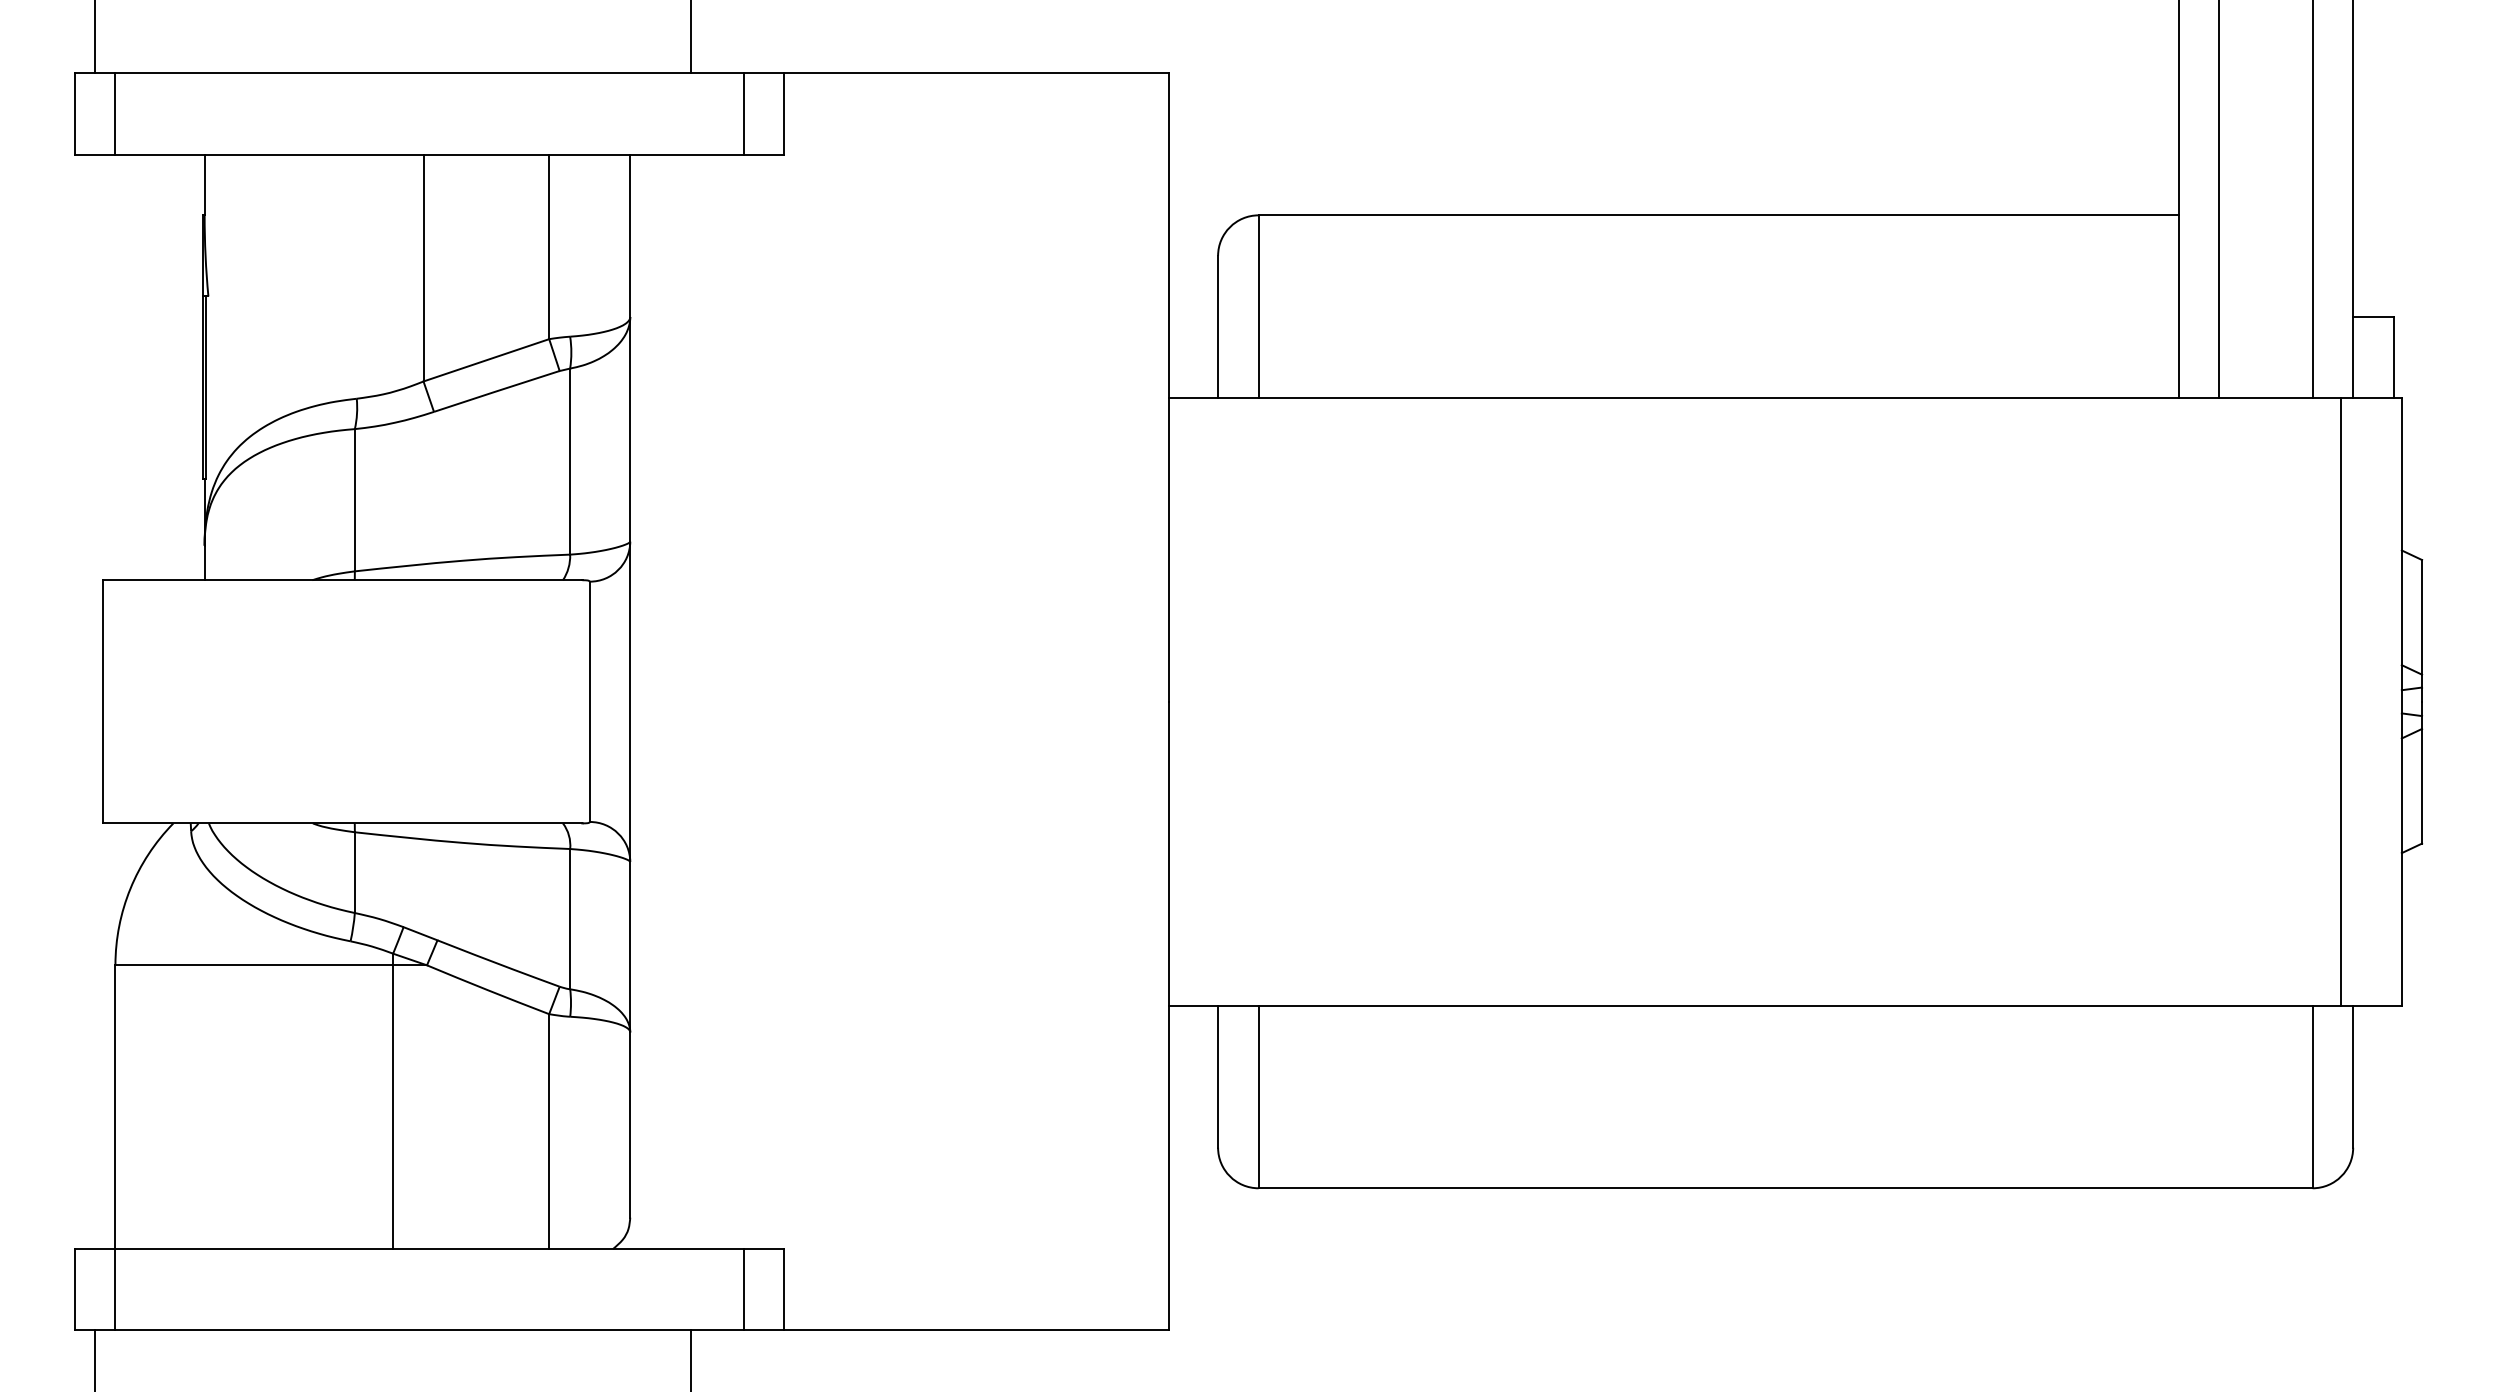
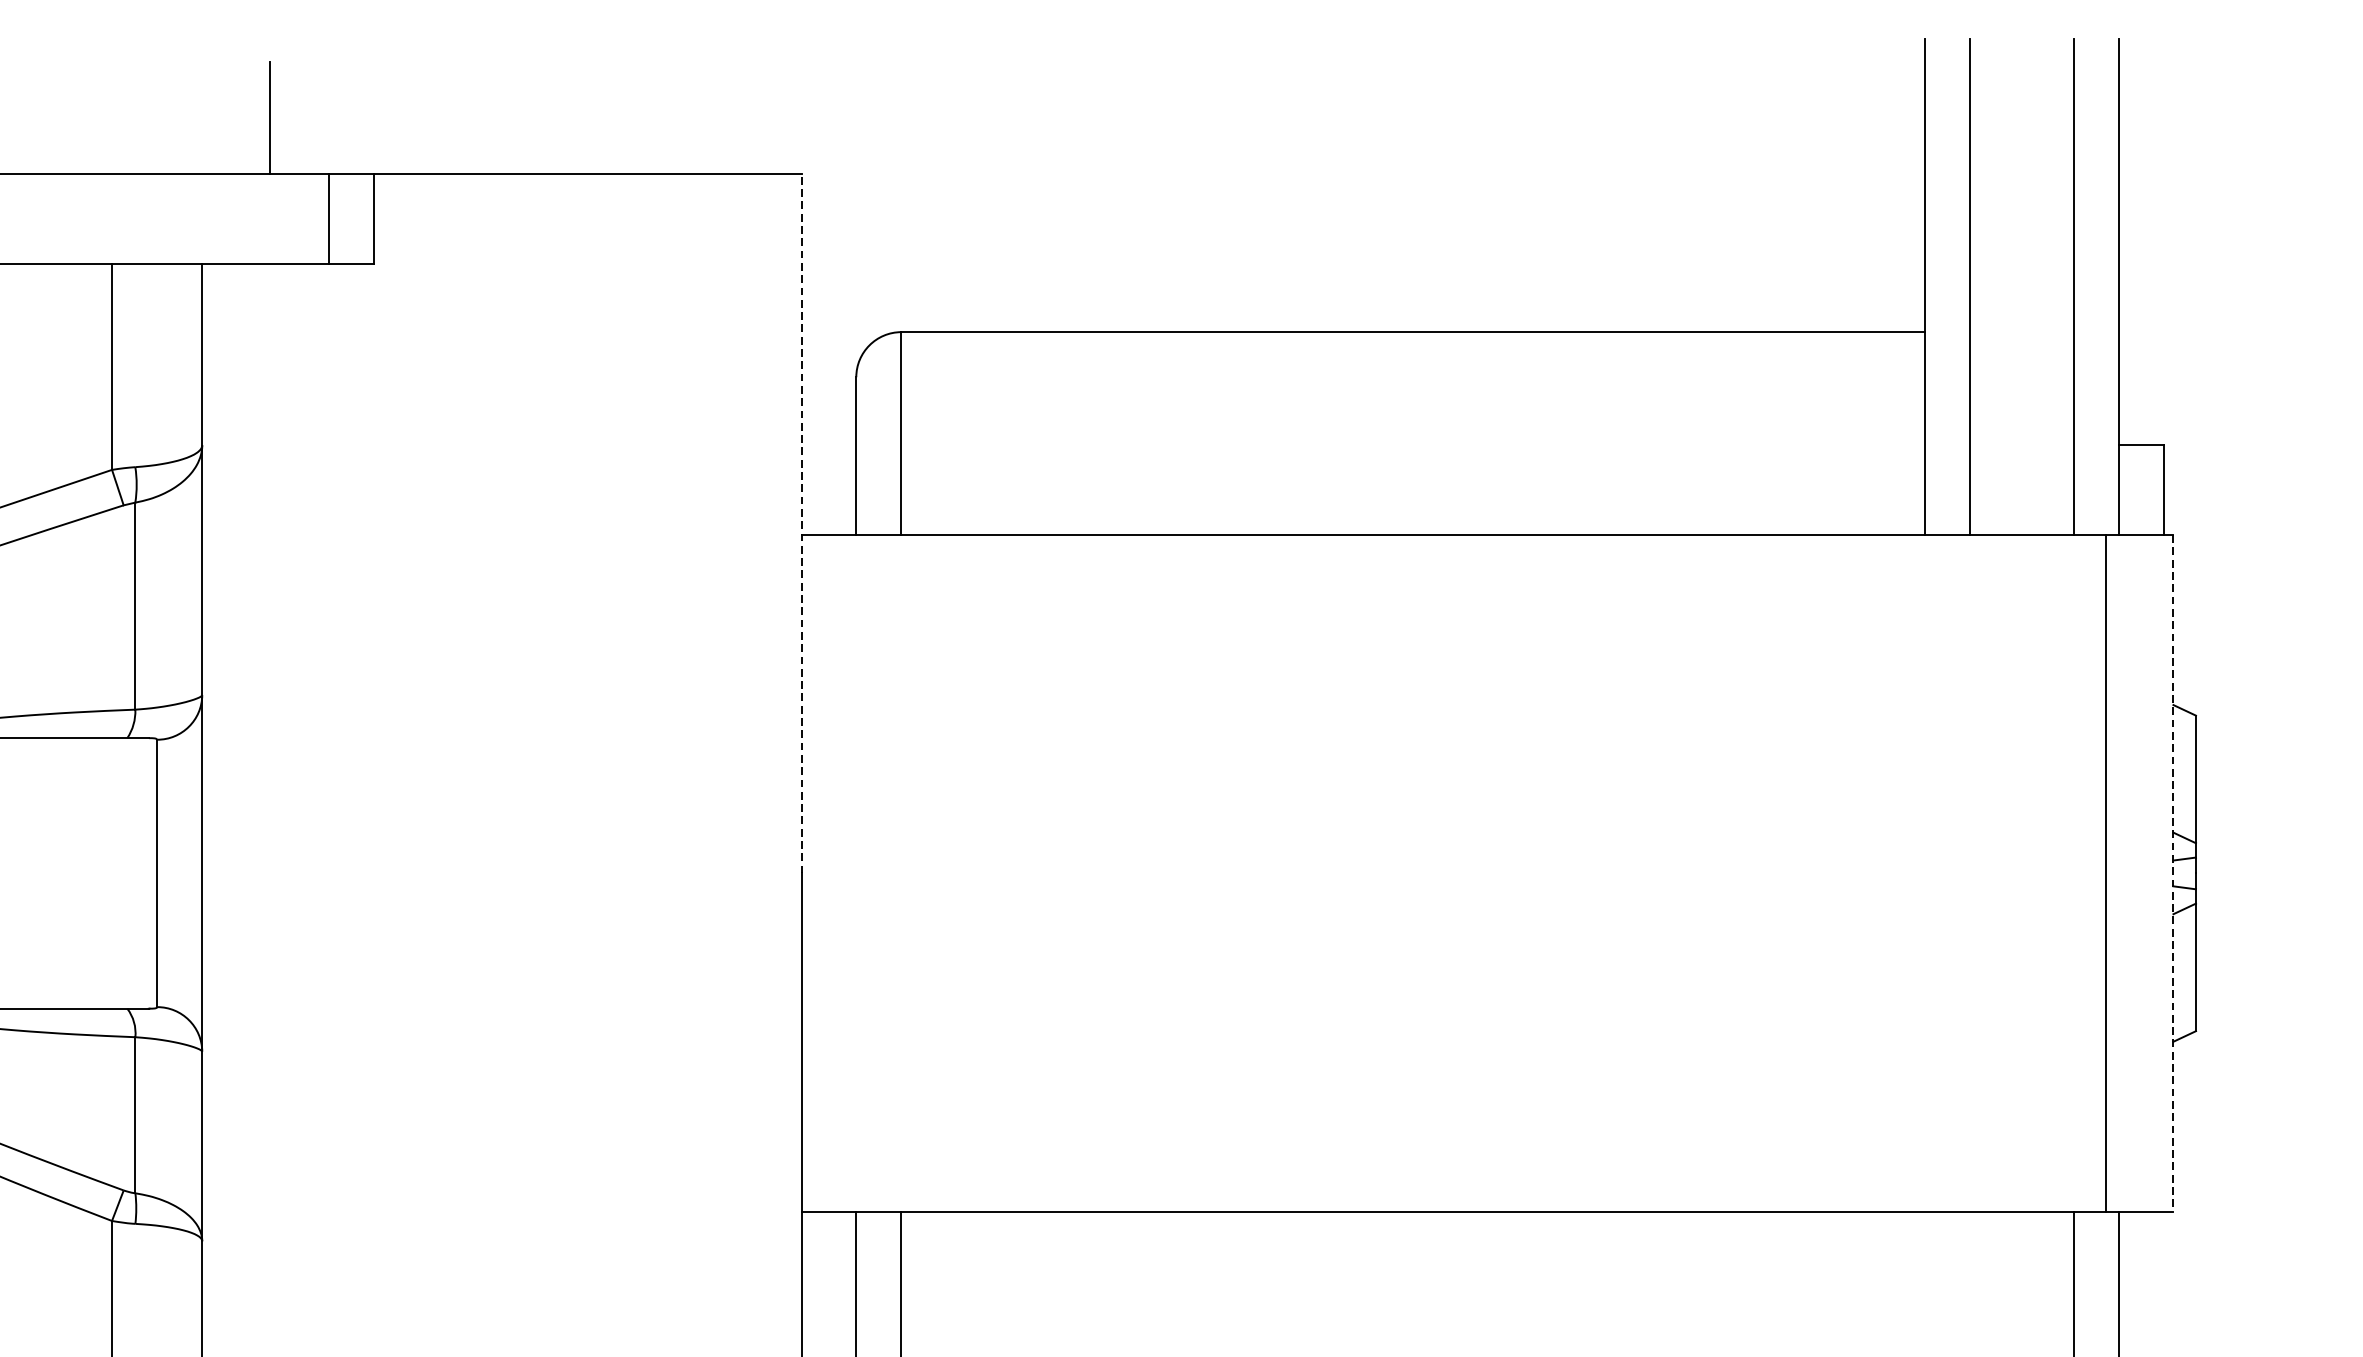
line: (1169, 387) -> (802, 523), solid -> dashed
line: (2401, 702) -> (2173, 874), solid -> dashed

